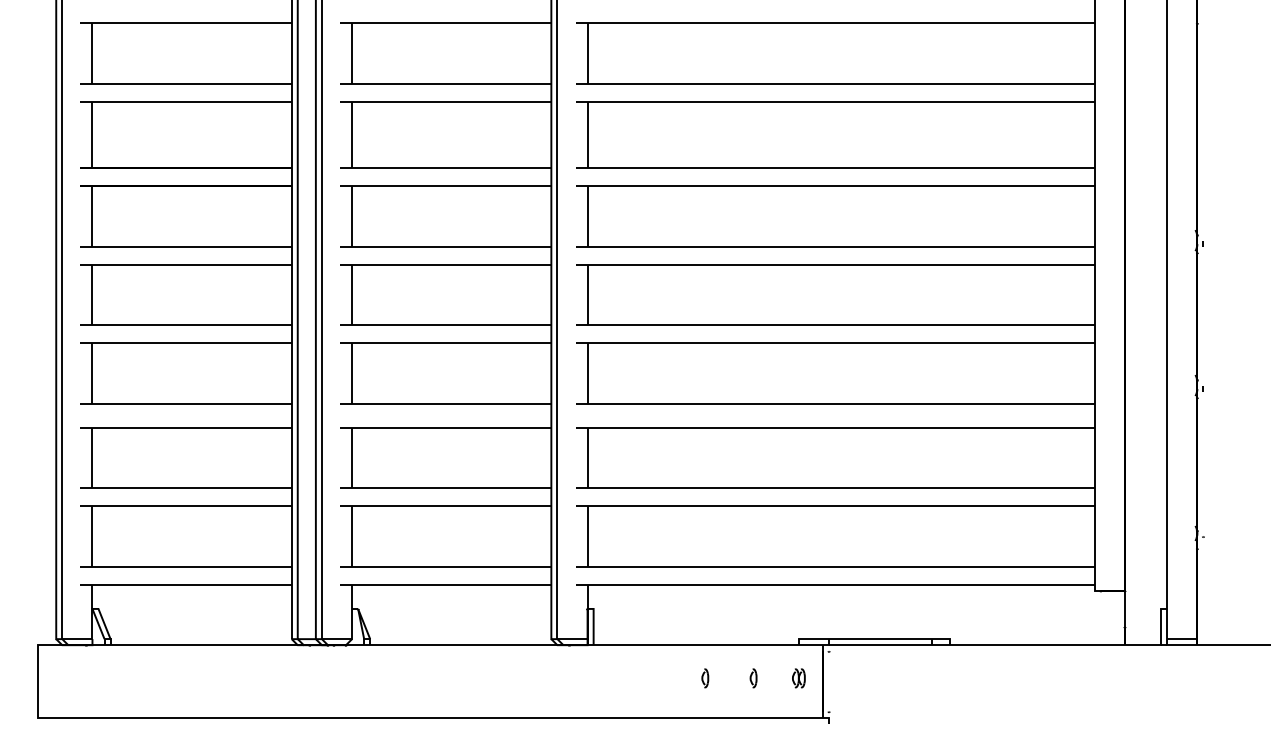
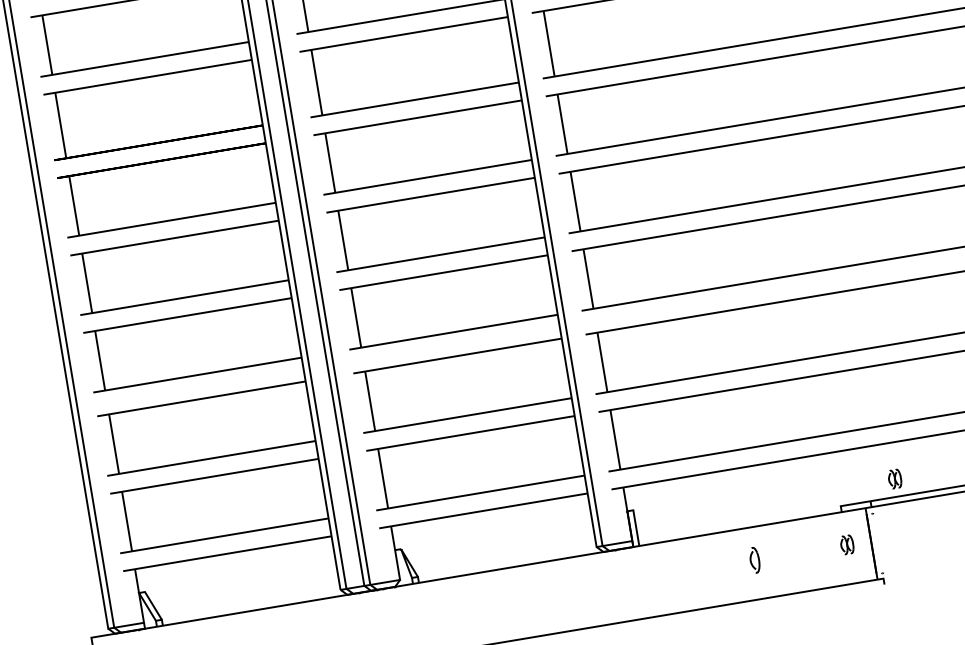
part: (856, 621) -> (894, 479), added
part: (705, 678) -> (755, 560), size x1.4
part: (753, 678) -> (802, 552), removed

